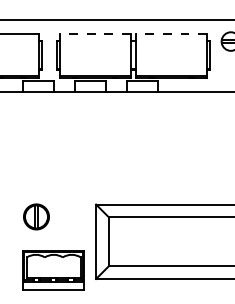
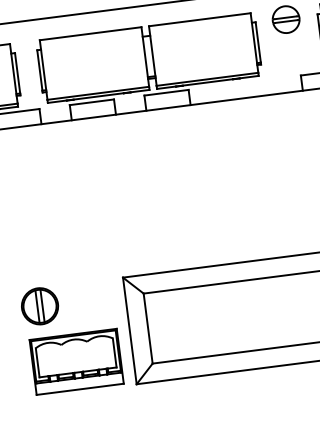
line: (95, 34) -> (91, 34), dashed -> solid
line: (171, 34) -> (199, 20), dashed -> solid
part: (53, 270) -> (76, 362), moved

